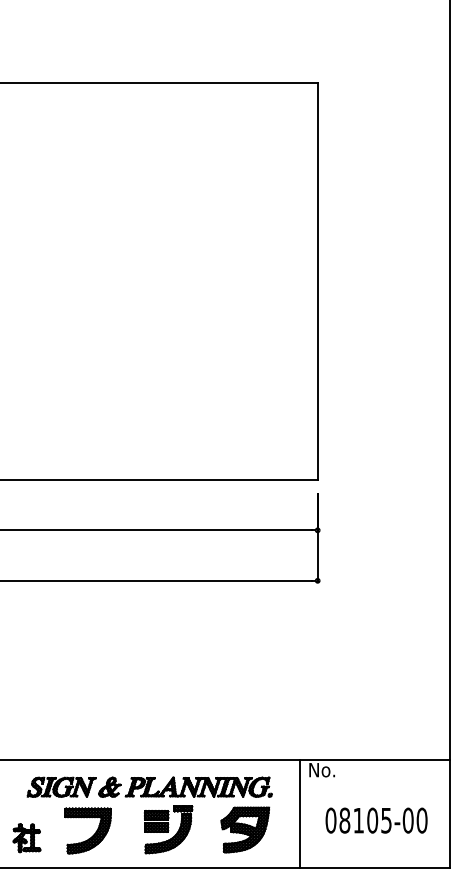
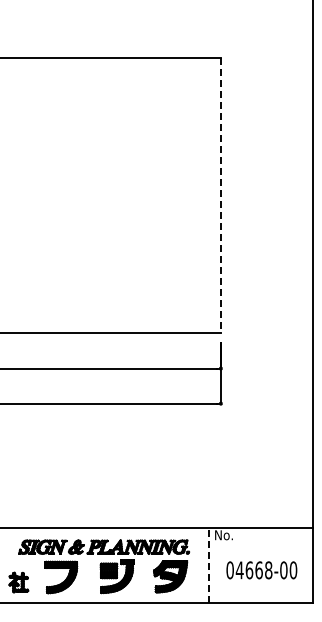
line: (317, 281) -> (220, 195), solid -> dashed
line: (299, 813) -> (208, 565), solid -> dashed
text: (364, 820) -> (253, 570), 08105-00 -> 04668-00

